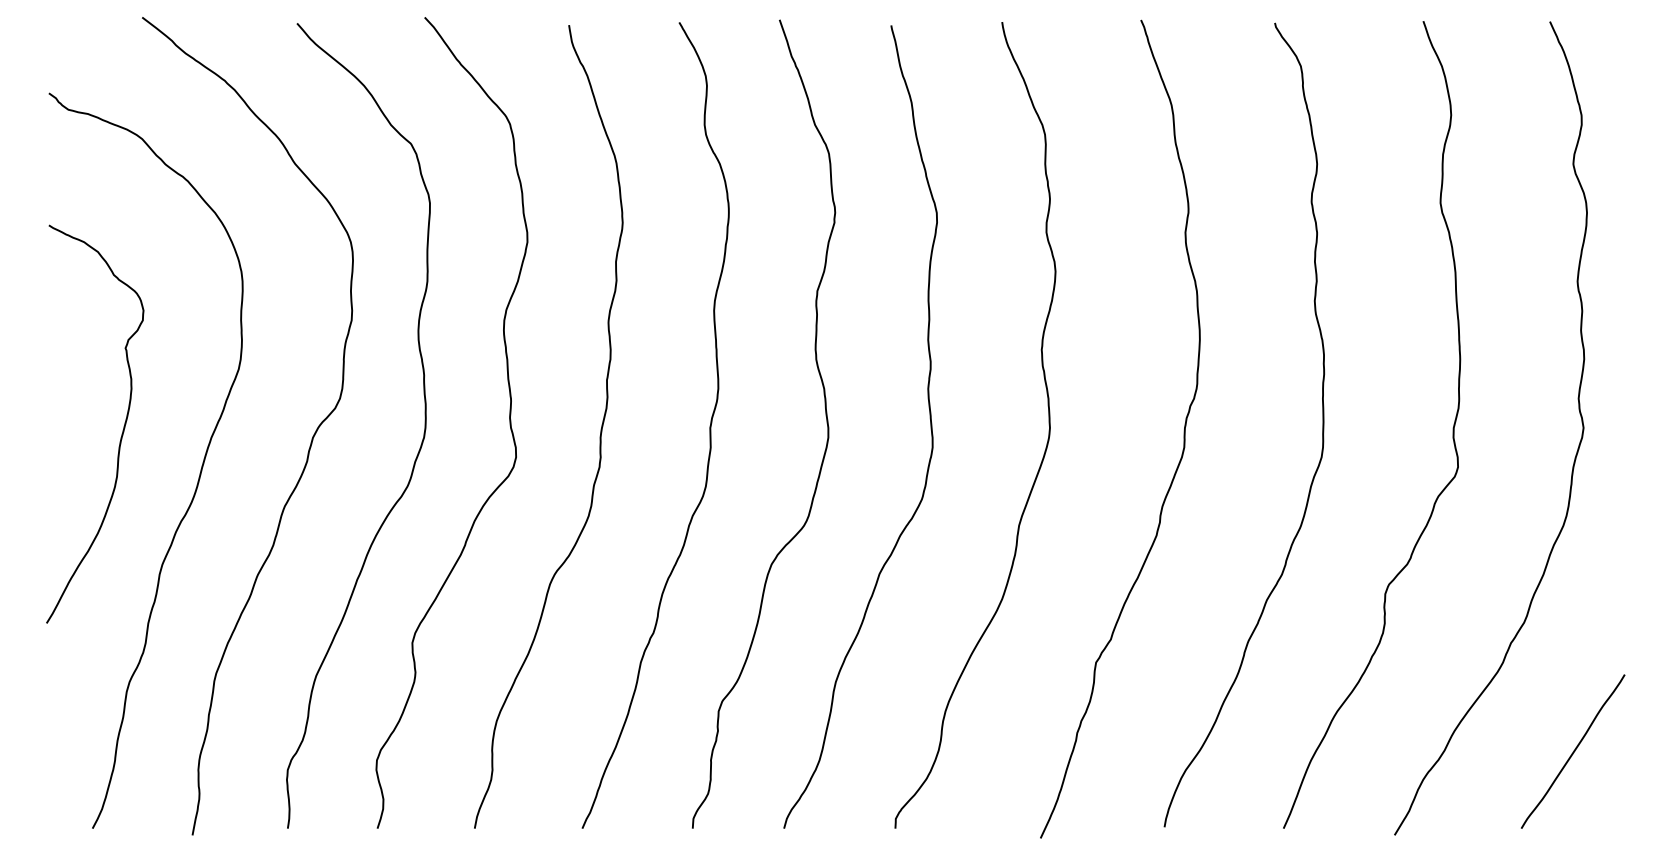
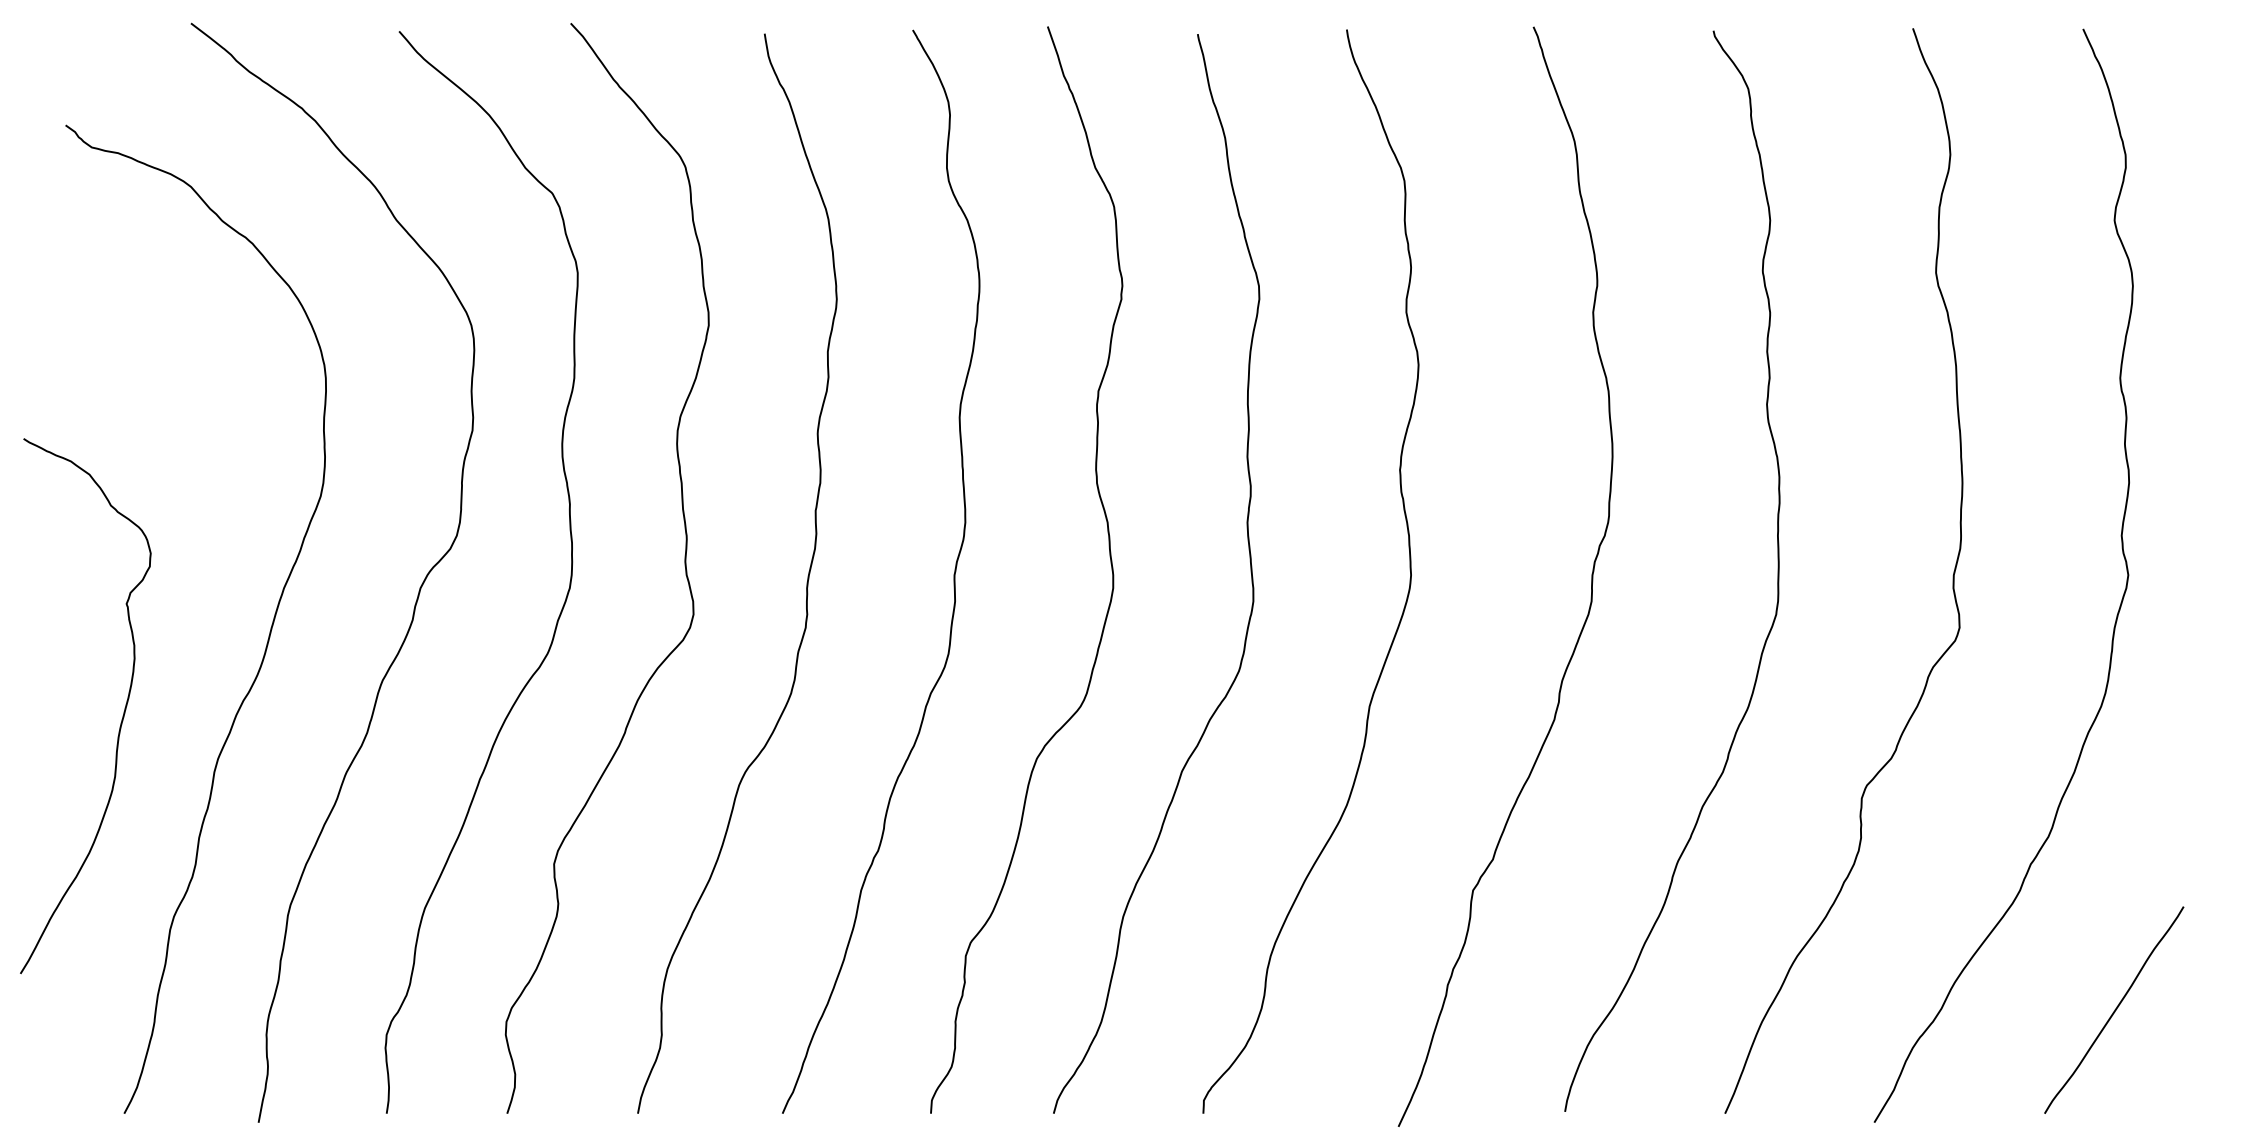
curve: (122, 431) -> (122, 715), moved

